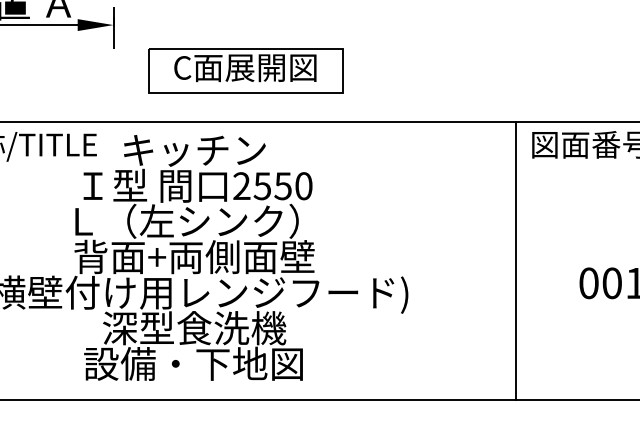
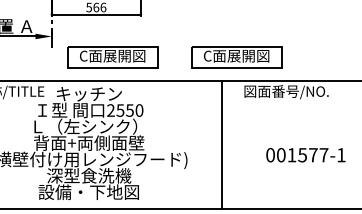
part: (514, 70) -> (236, 57), added
line: (514, 260) -> (221, 144), moved

